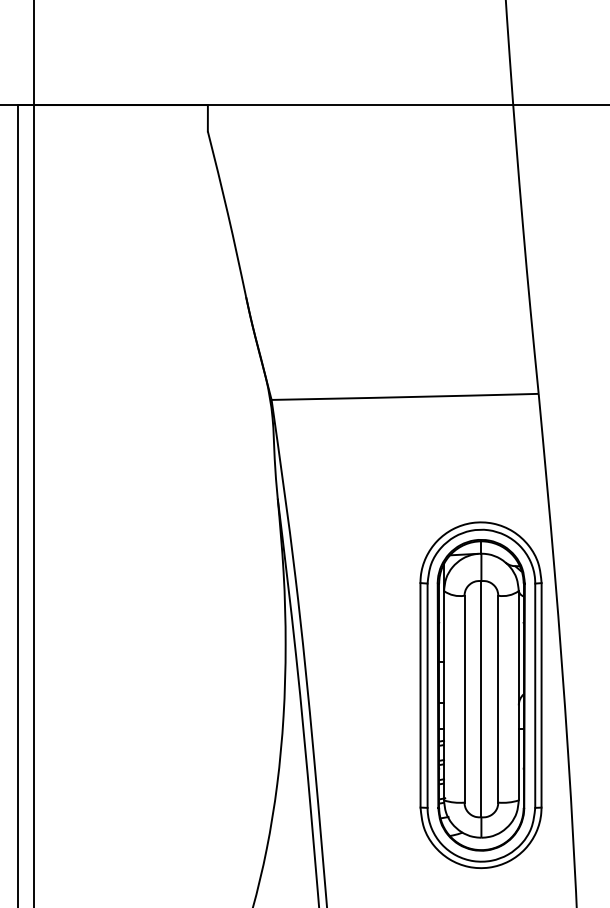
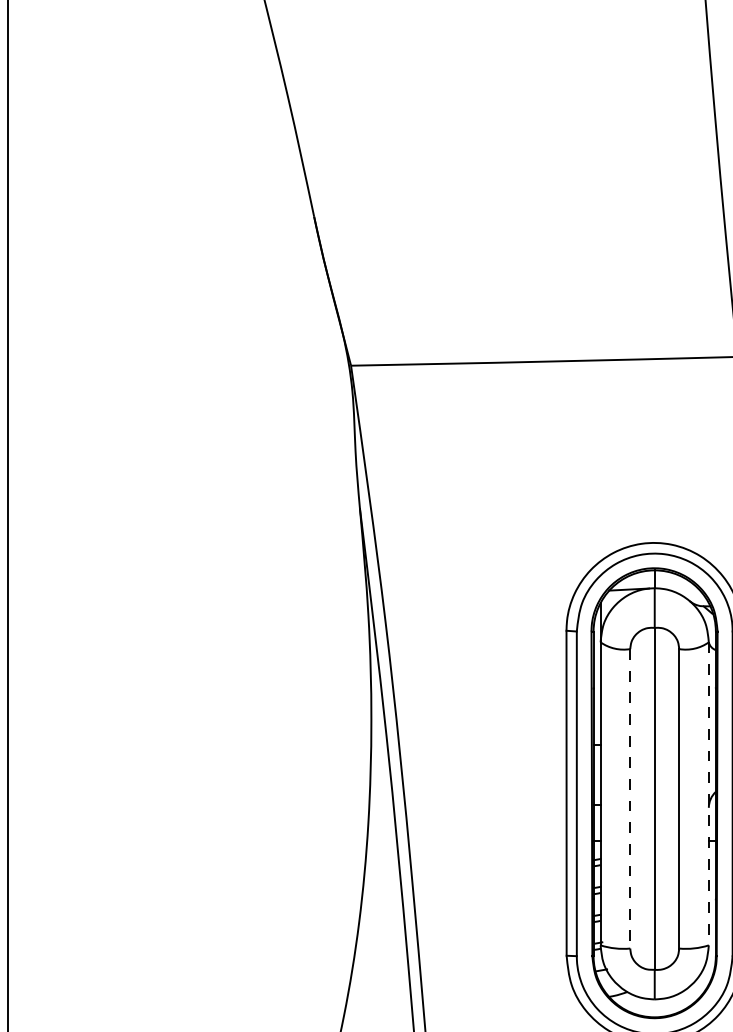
line: (518, 695) -> (708, 793), solid -> dashed
line: (464, 699) -> (630, 799), solid -> dashed

